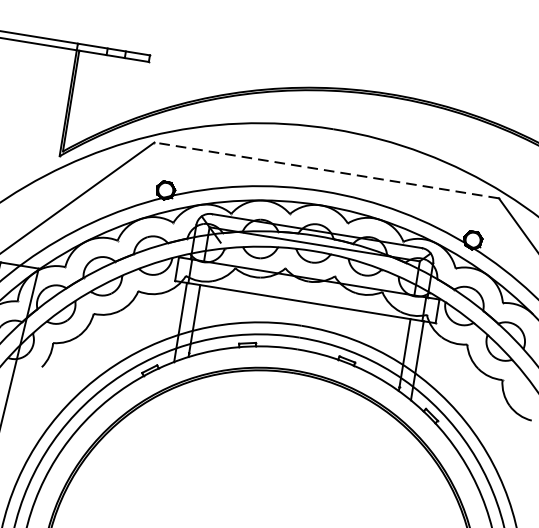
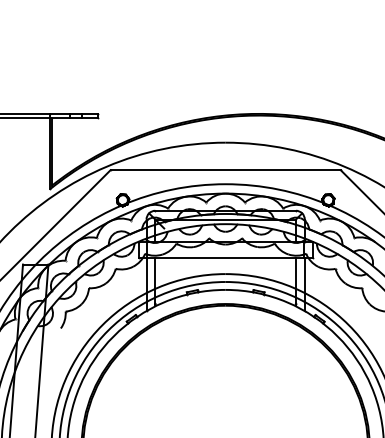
line: (326, 170) -> (225, 170), dashed -> solid

